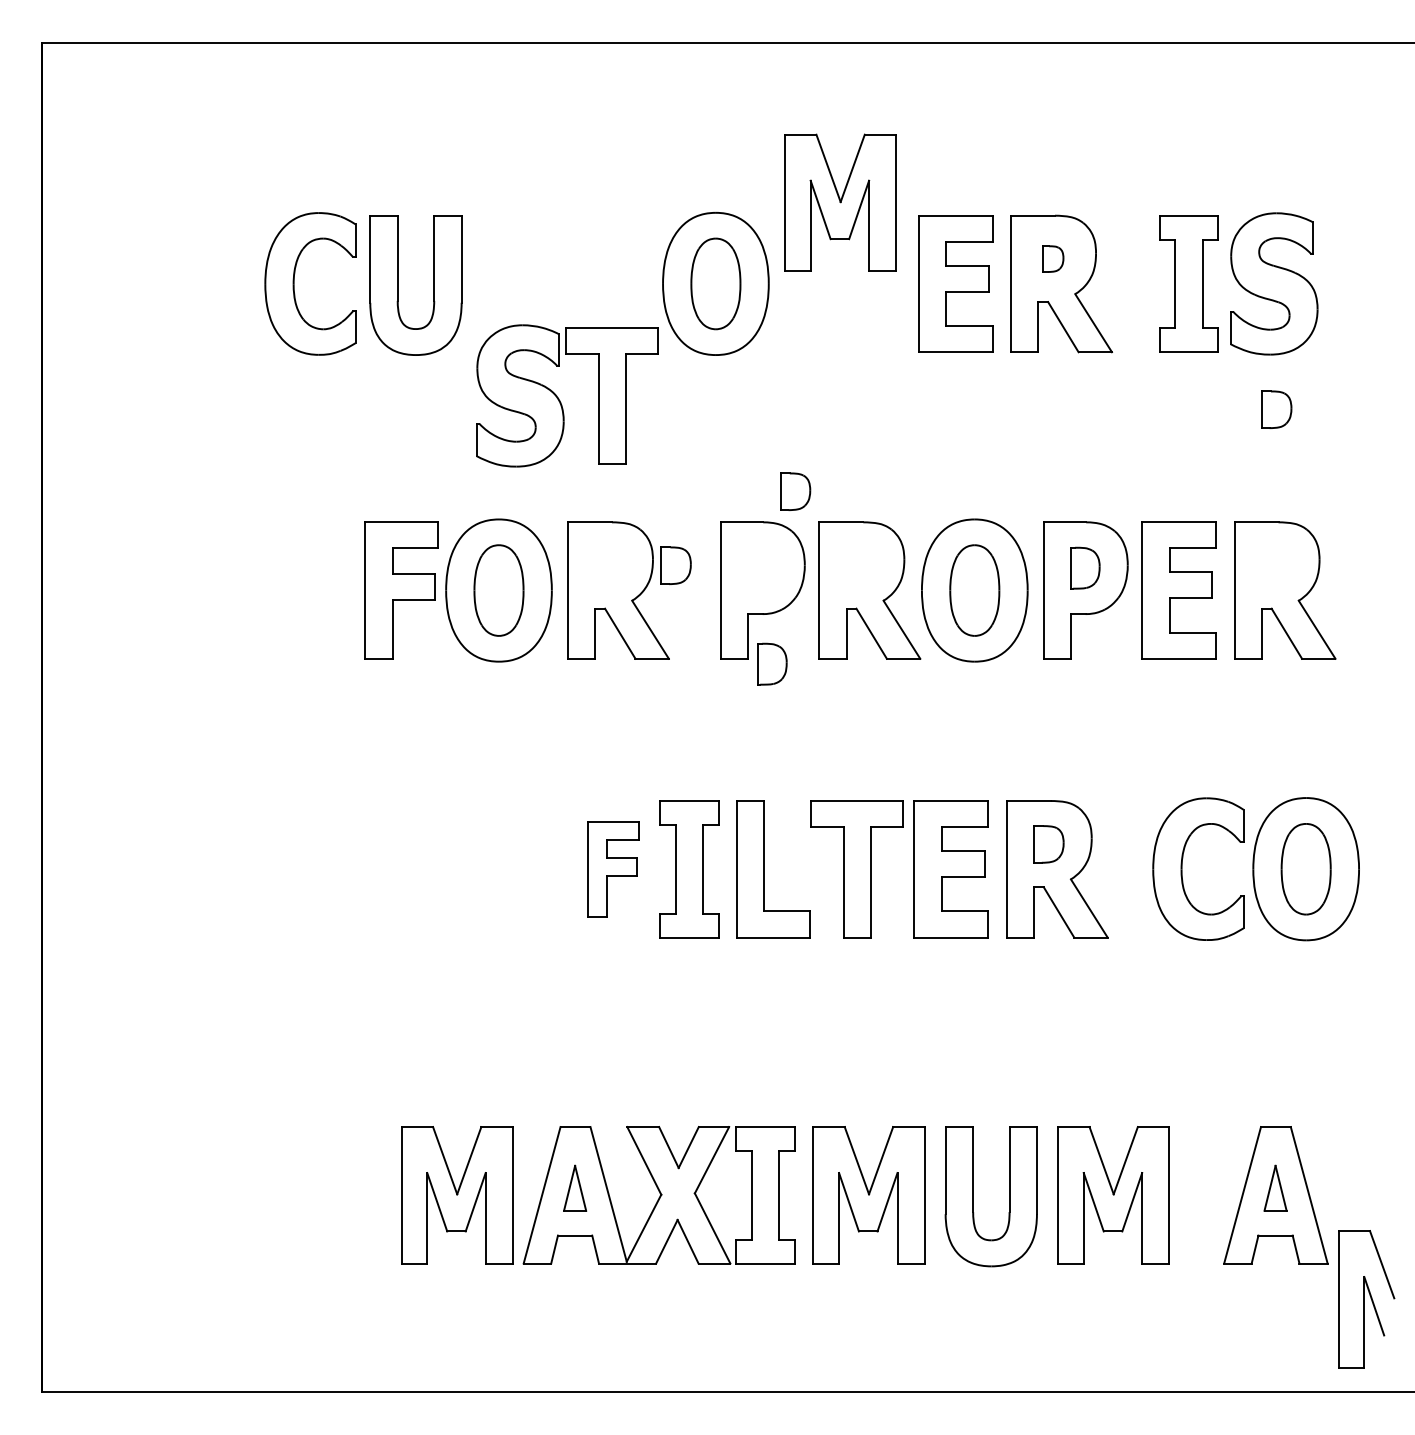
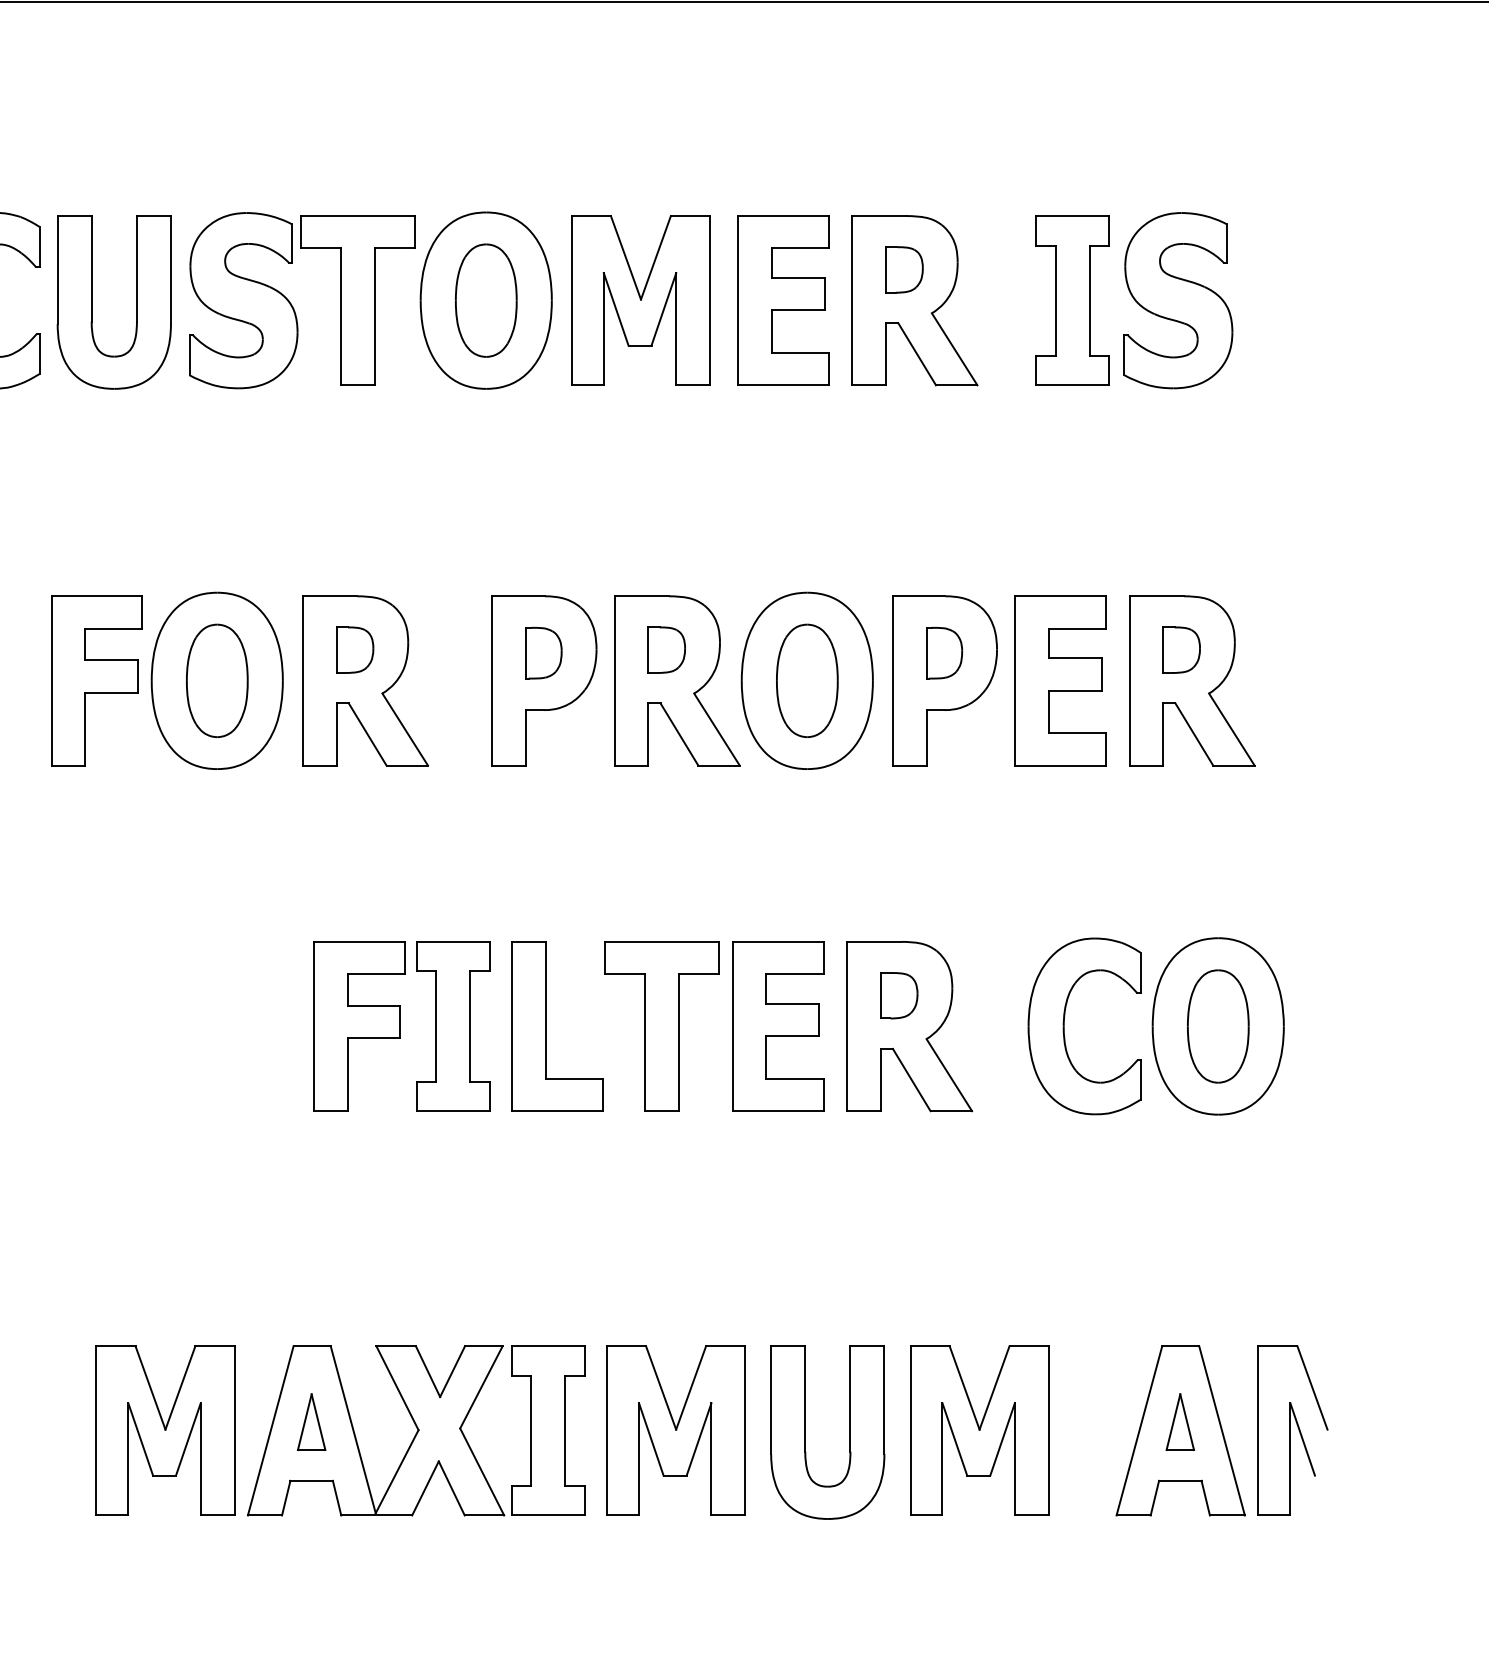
part: (840, 202) -> (640, 300), moved
part: (1052, 258) -> (903, 269), size x1.43
part: (559, 398) -> (292, 303), moved
part: (1276, 409) -> (1181, 649), moved
part: (795, 491) -> (666, 649), moved
part: (675, 565) -> (354, 649), moved
part: (772, 663) -> (544, 652), moved
part: (613, 869) -> (359, 1026), size x1.43
part: (1366, 1299) -> (1293, 1431), moved

